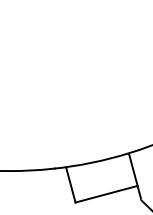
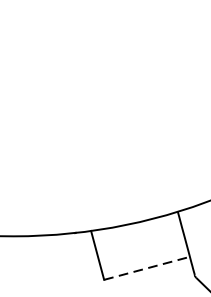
line: (107, 194) -> (148, 268), solid -> dashed

